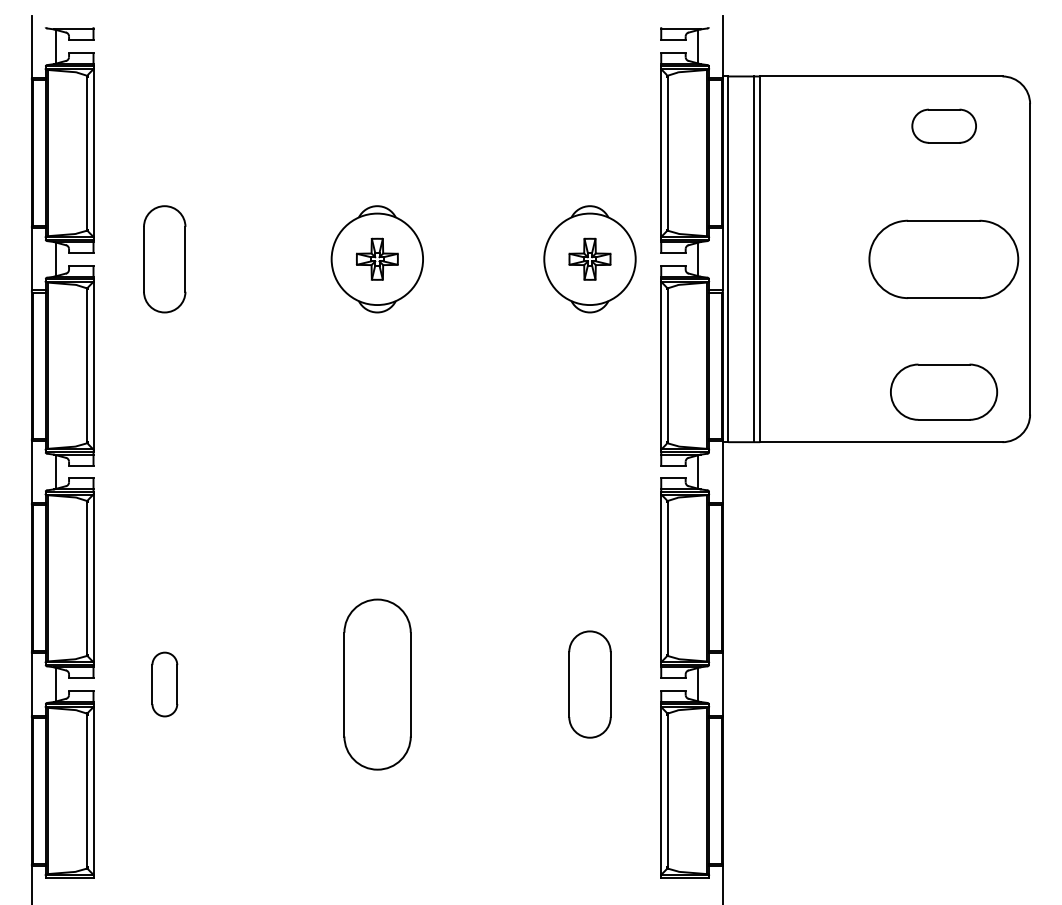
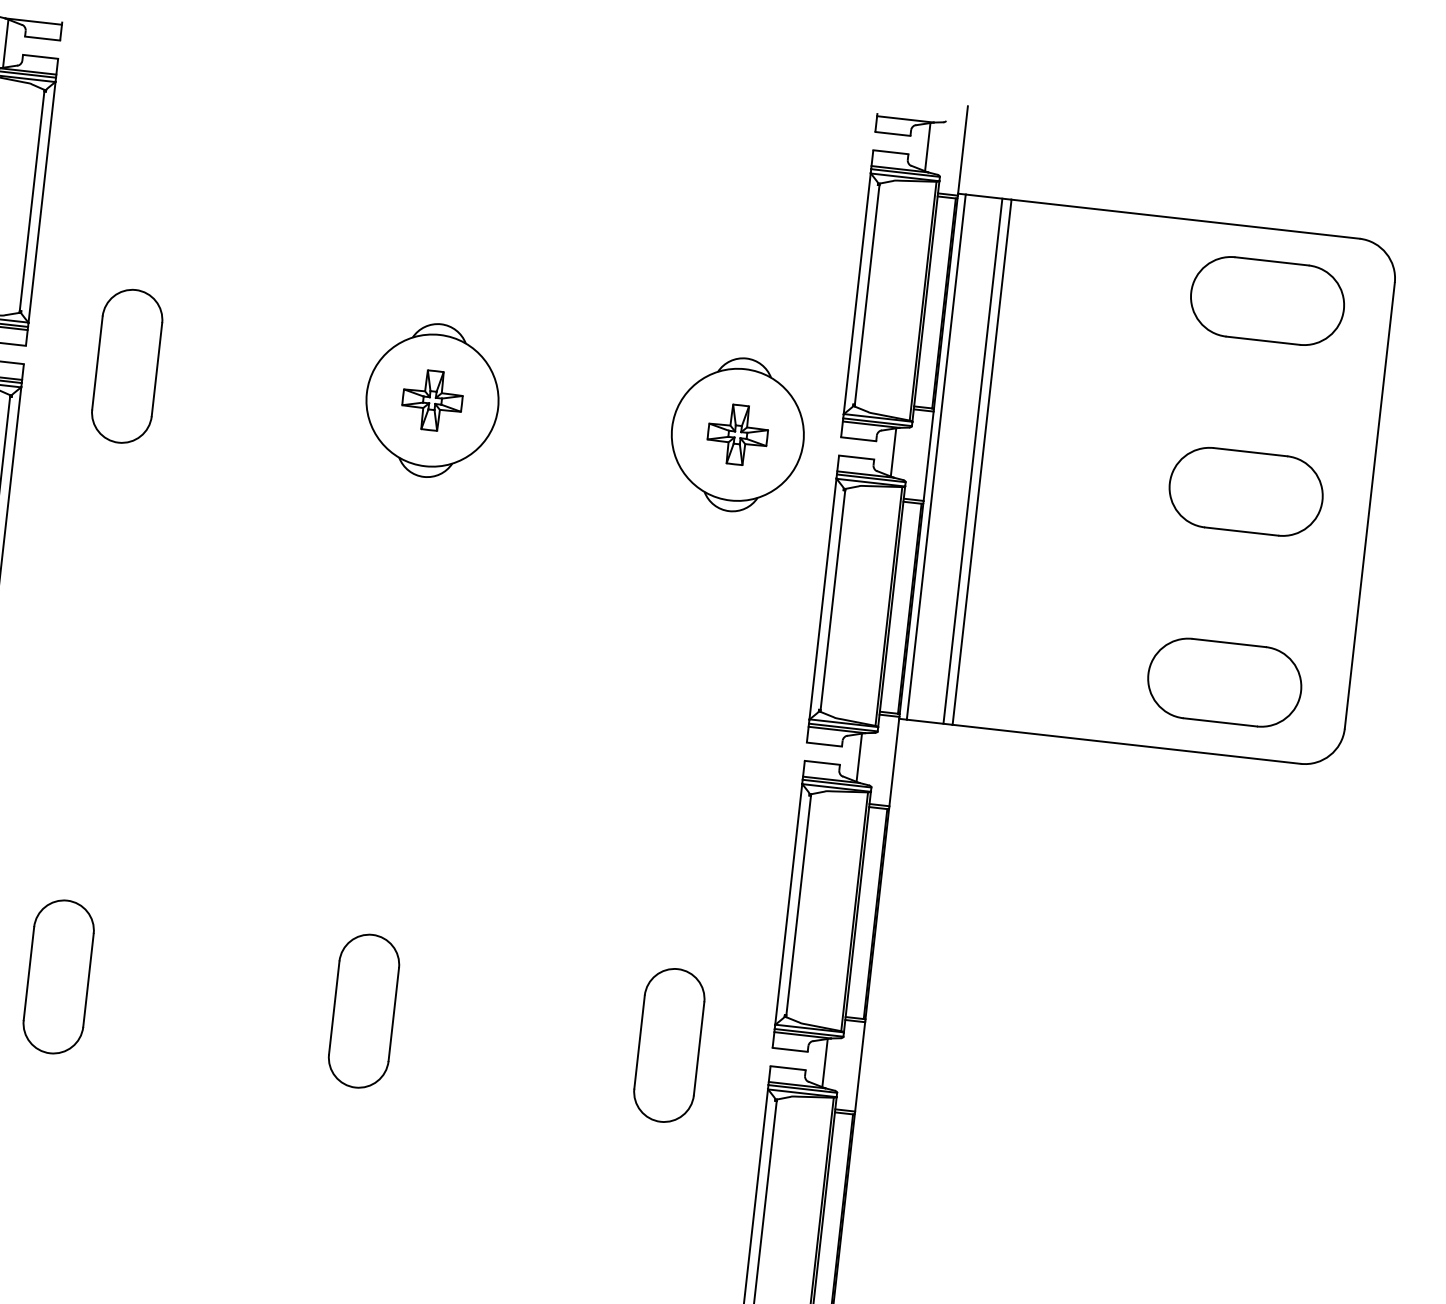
part: (944, 125) -> (1268, 299), size x1.67
part: (944, 258) -> (1246, 490), size x0.71
part: (164, 684) -> (58, 976), size x1.67
part: (376, 684) -> (362, 1010), size x0.62

